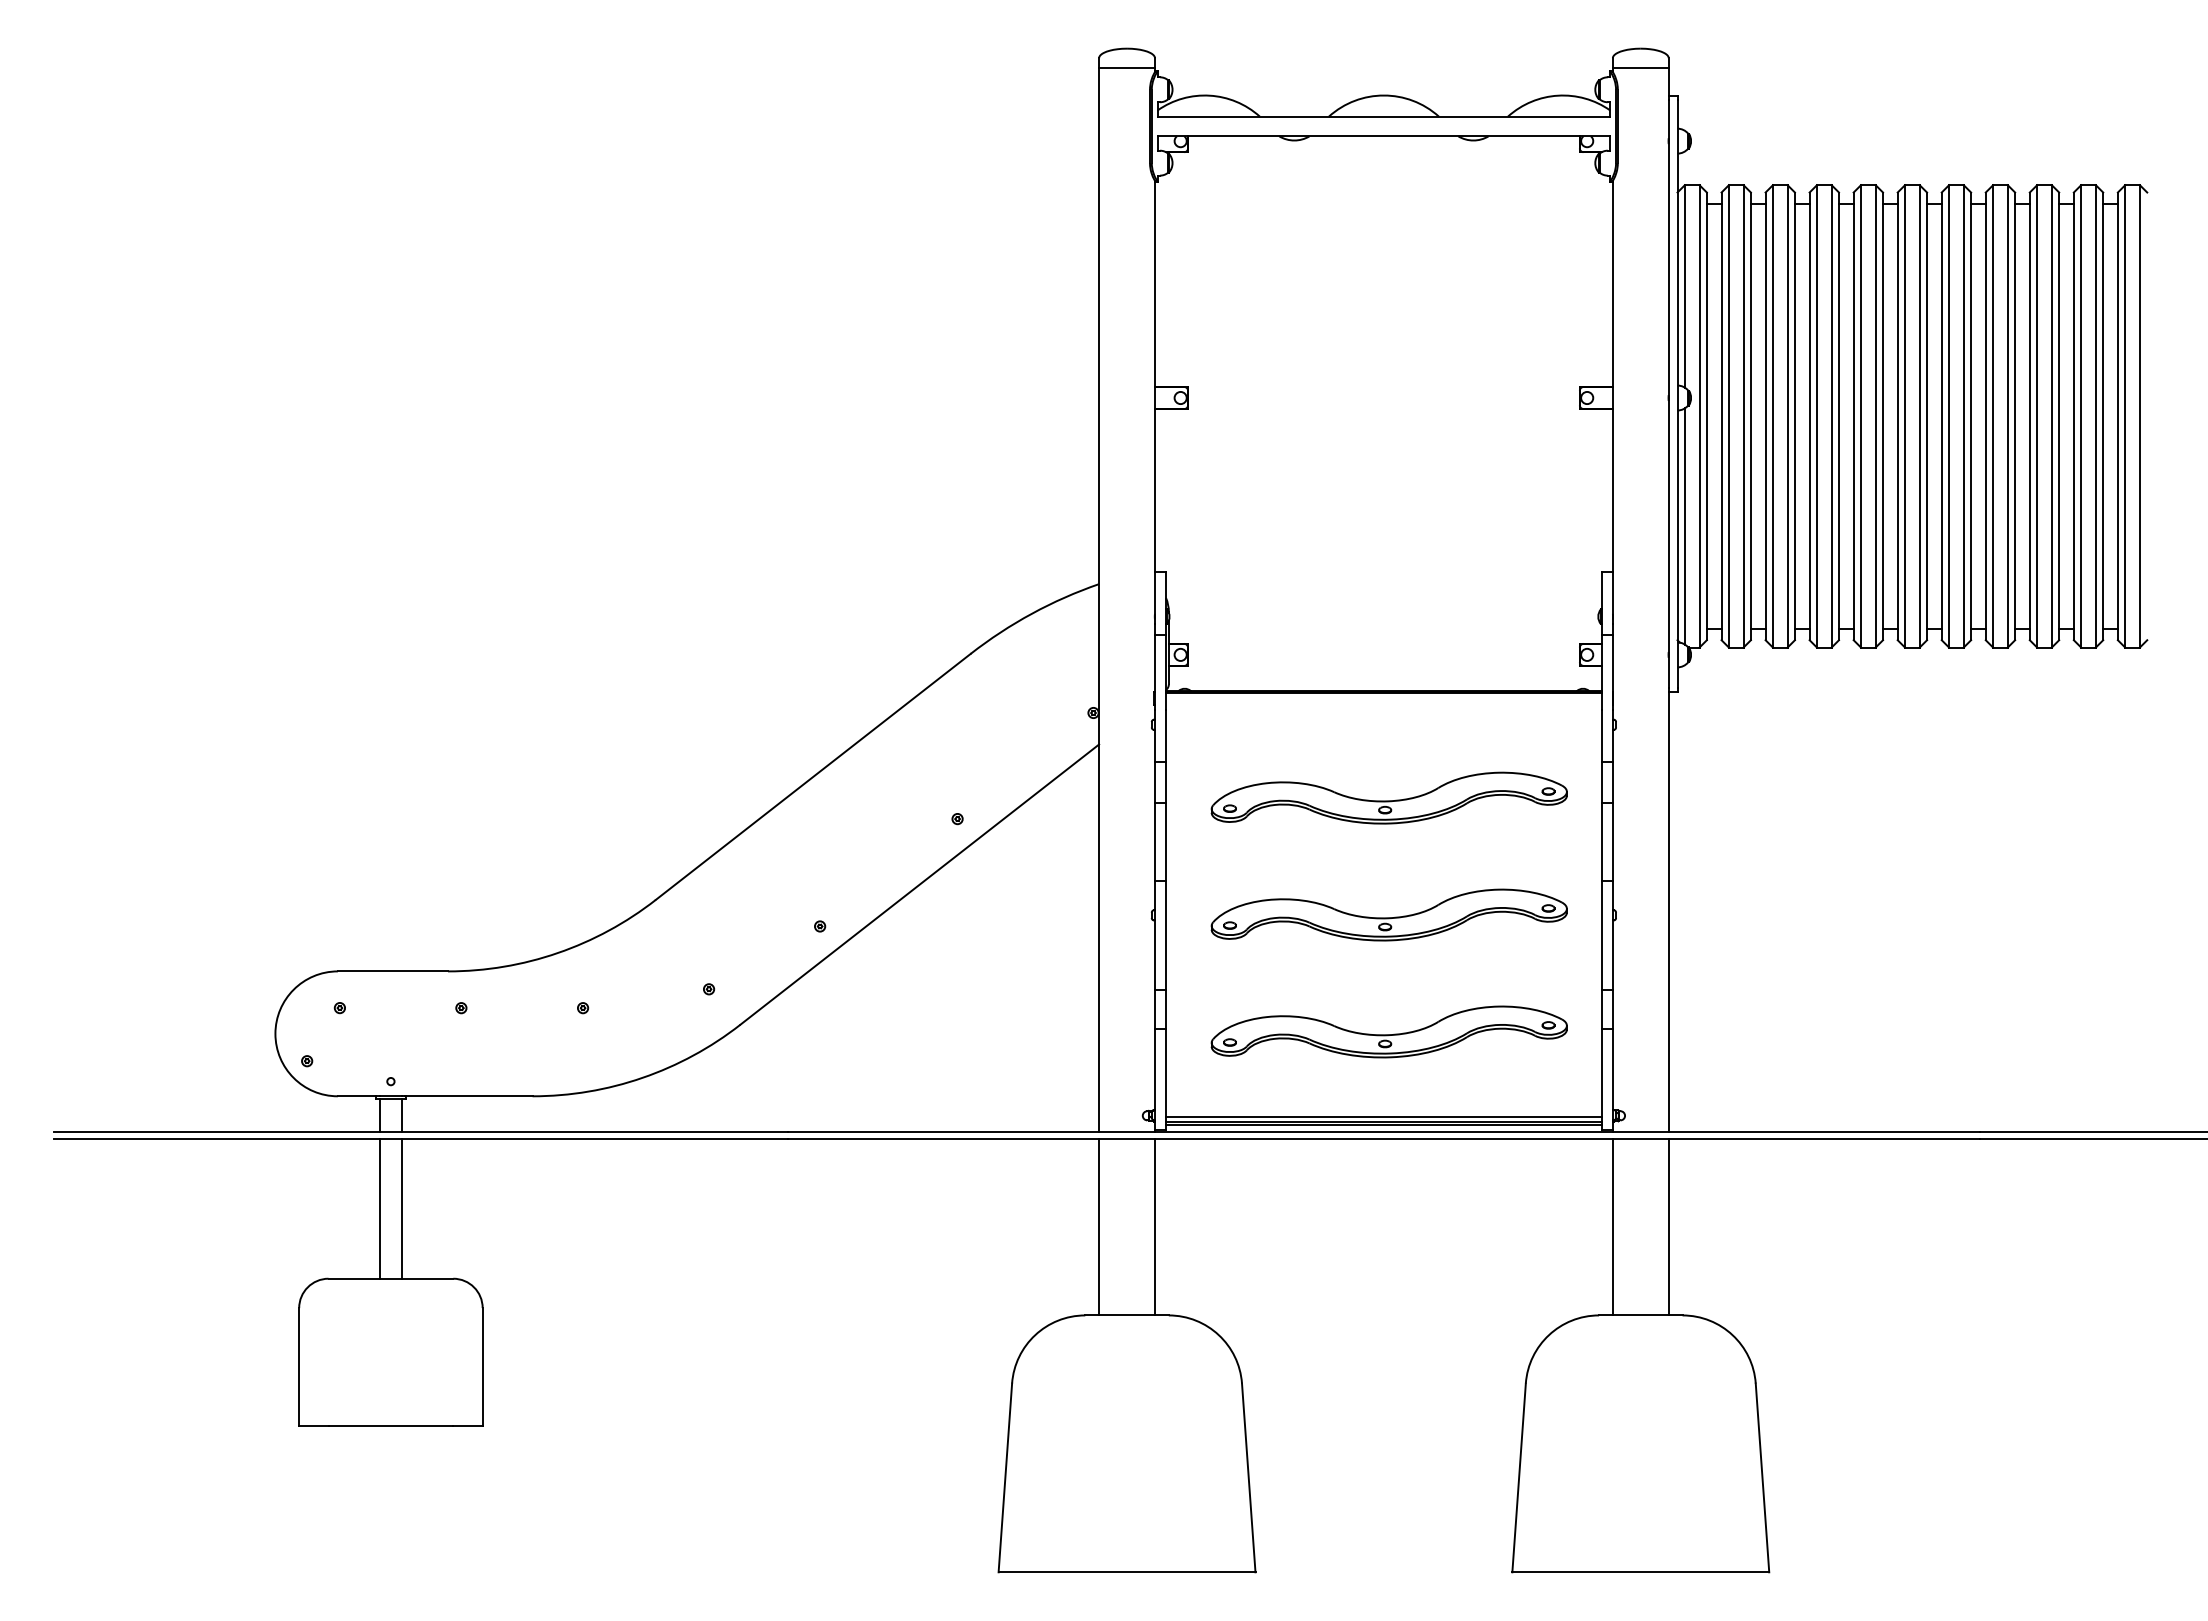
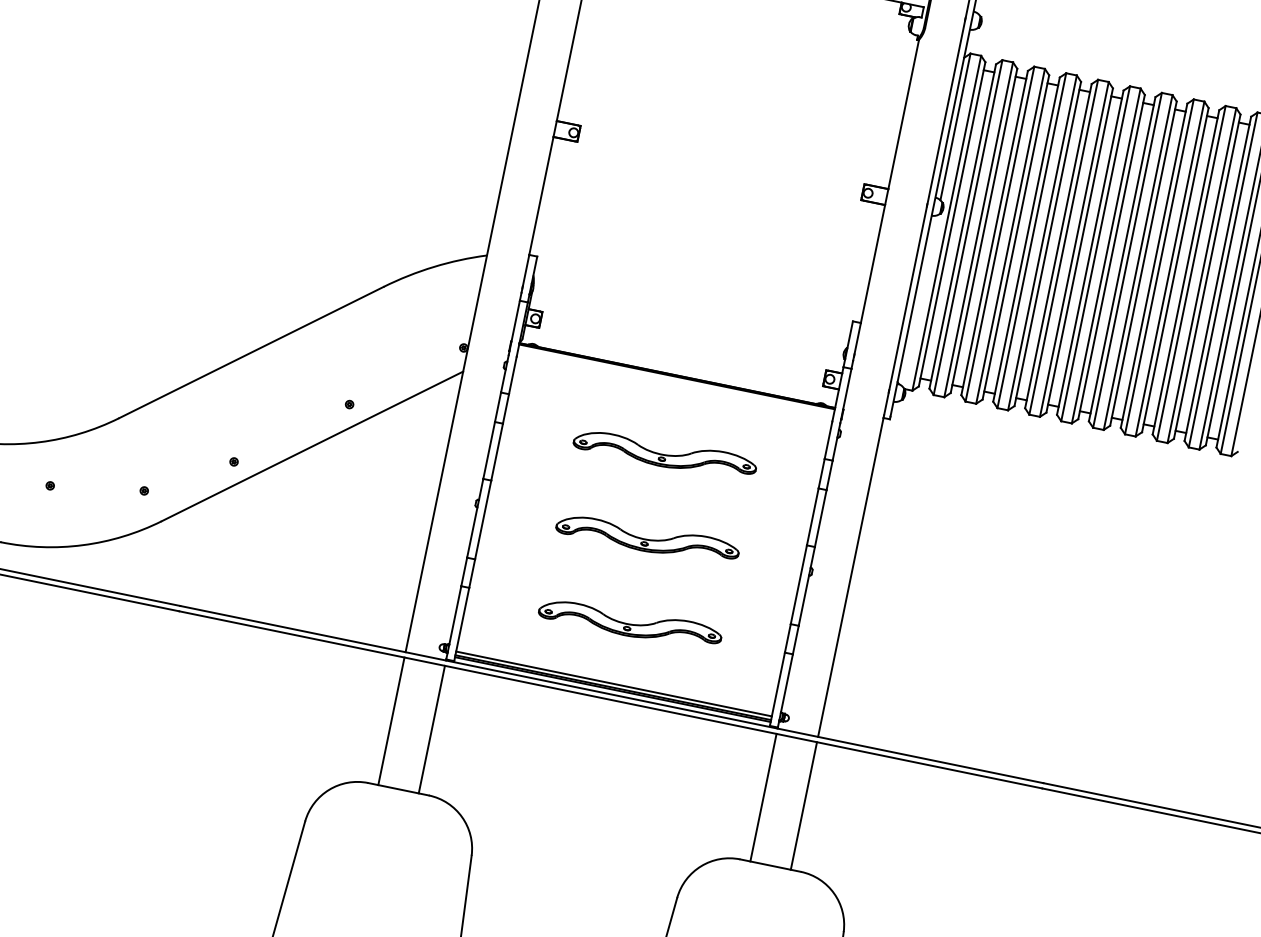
line: (1684, 526) -> (919, 300), removed
part: (1388, 797) -> (664, 453), size x0.7
part: (1388, 914) -> (647, 537), size x0.7
part: (1388, 1031) -> (630, 622), size x0.7

